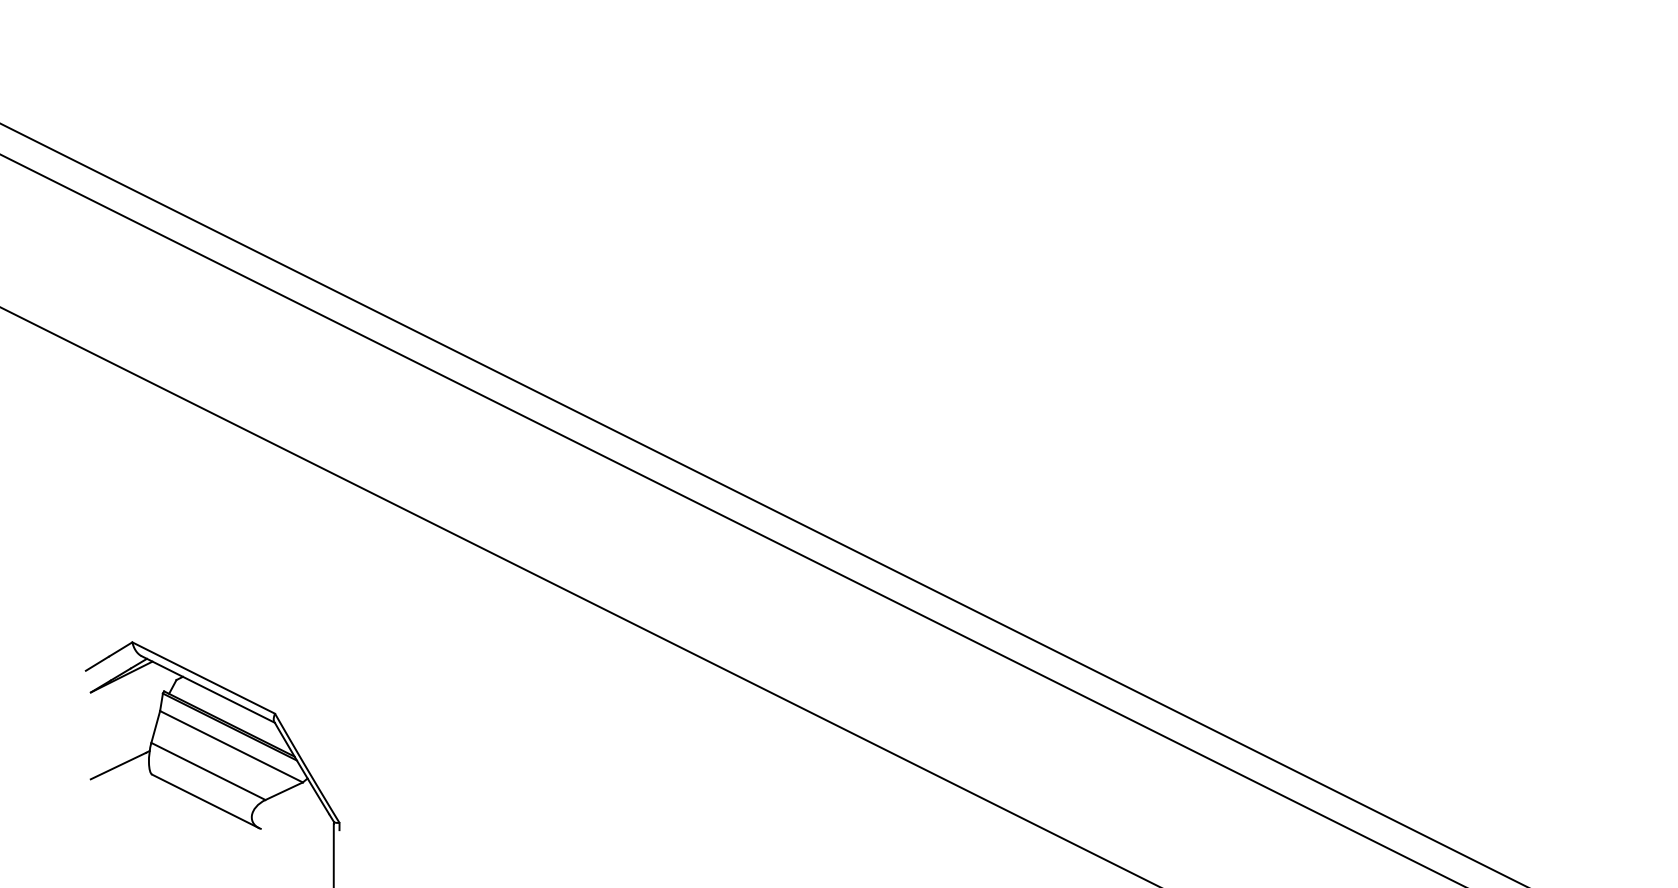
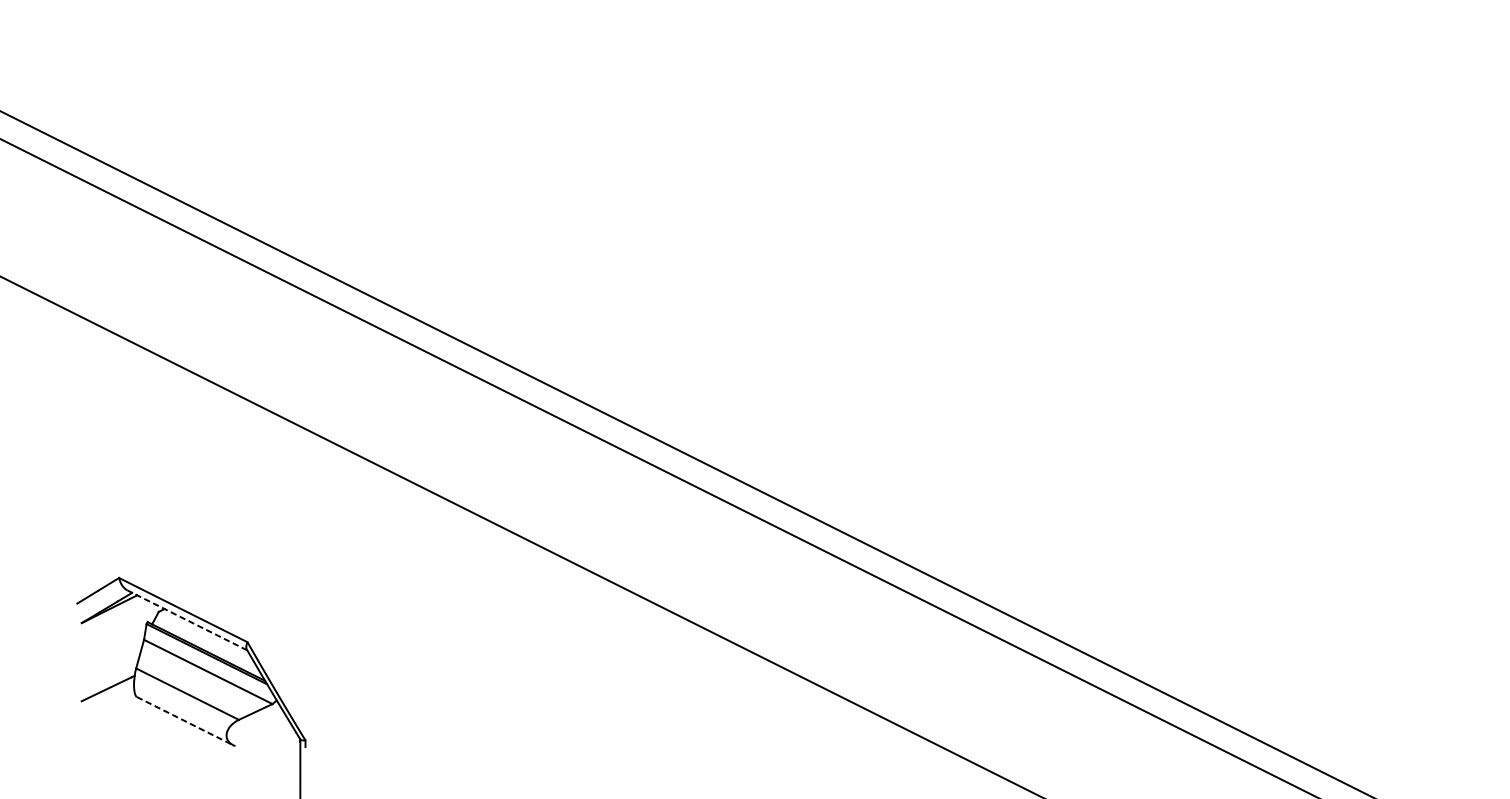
line: (207, 689) -> (186, 620), solid -> dashed
line: (205, 801) -> (184, 721), solid -> dashed

